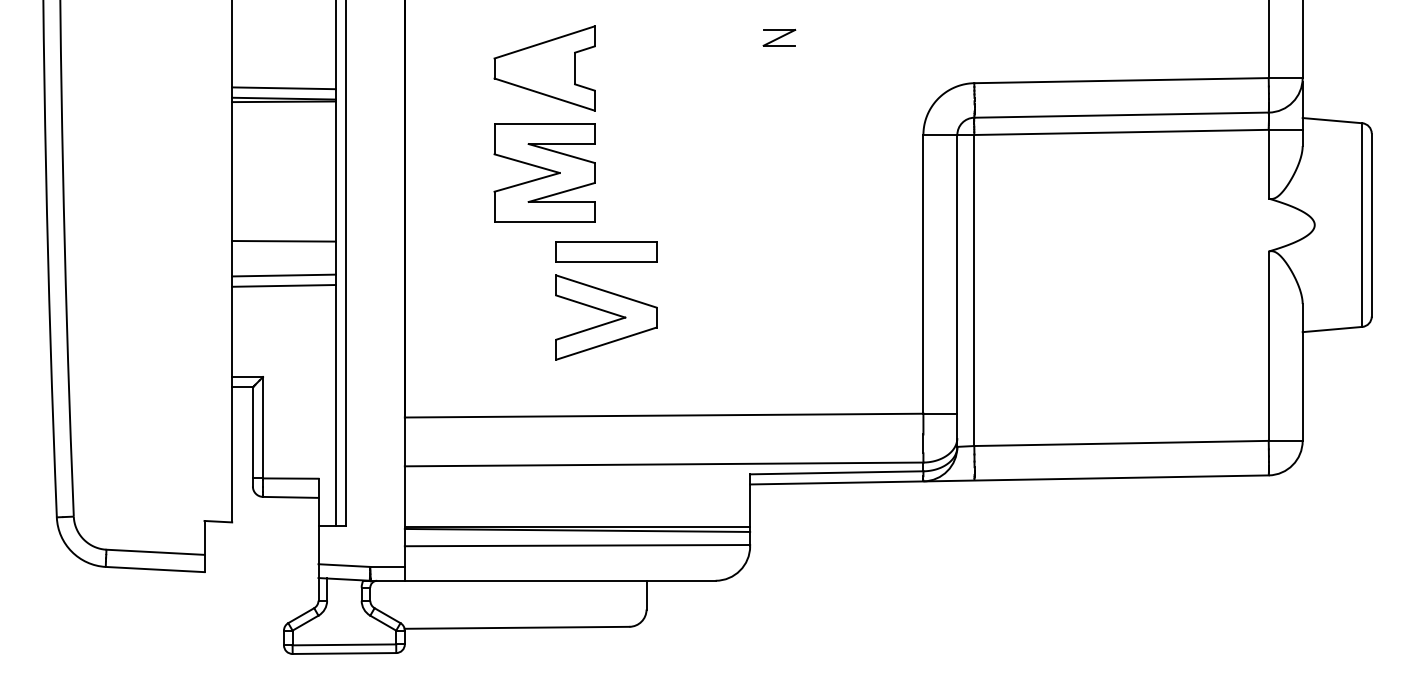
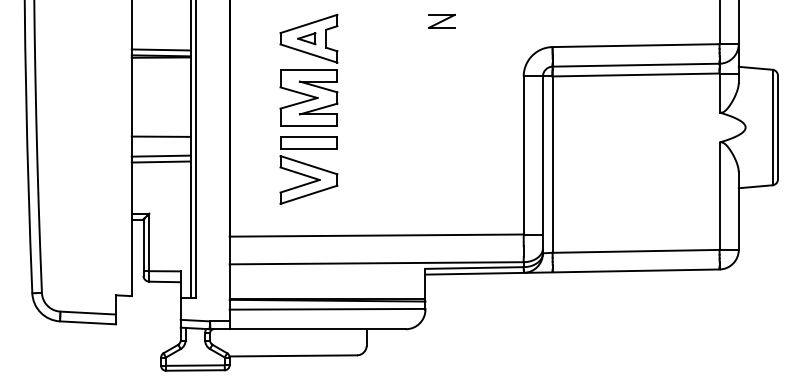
part: (778, 38) -> (441, 21), size x1.43
part: (540, 68) -> (306, 38), added
part: (605, 300) -> (308, 170), moved

